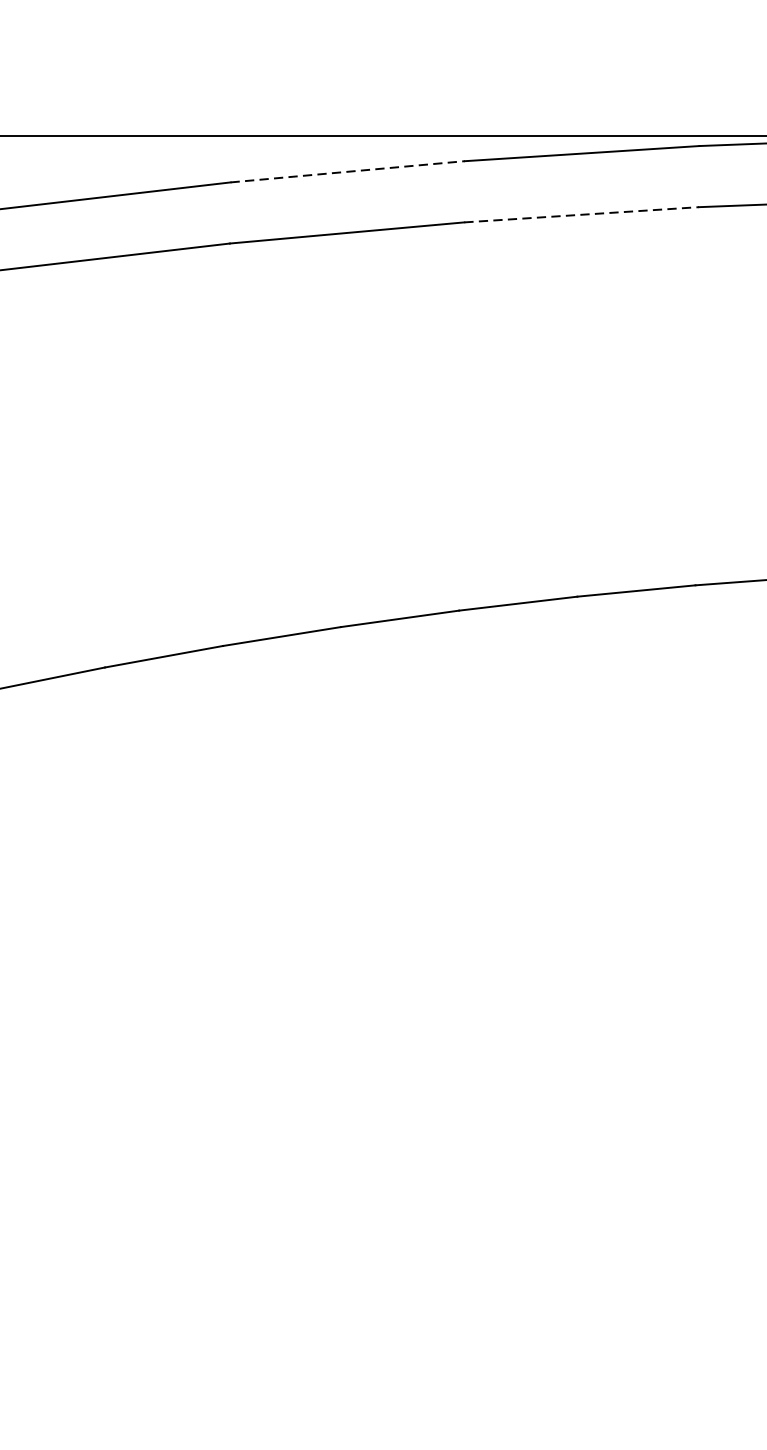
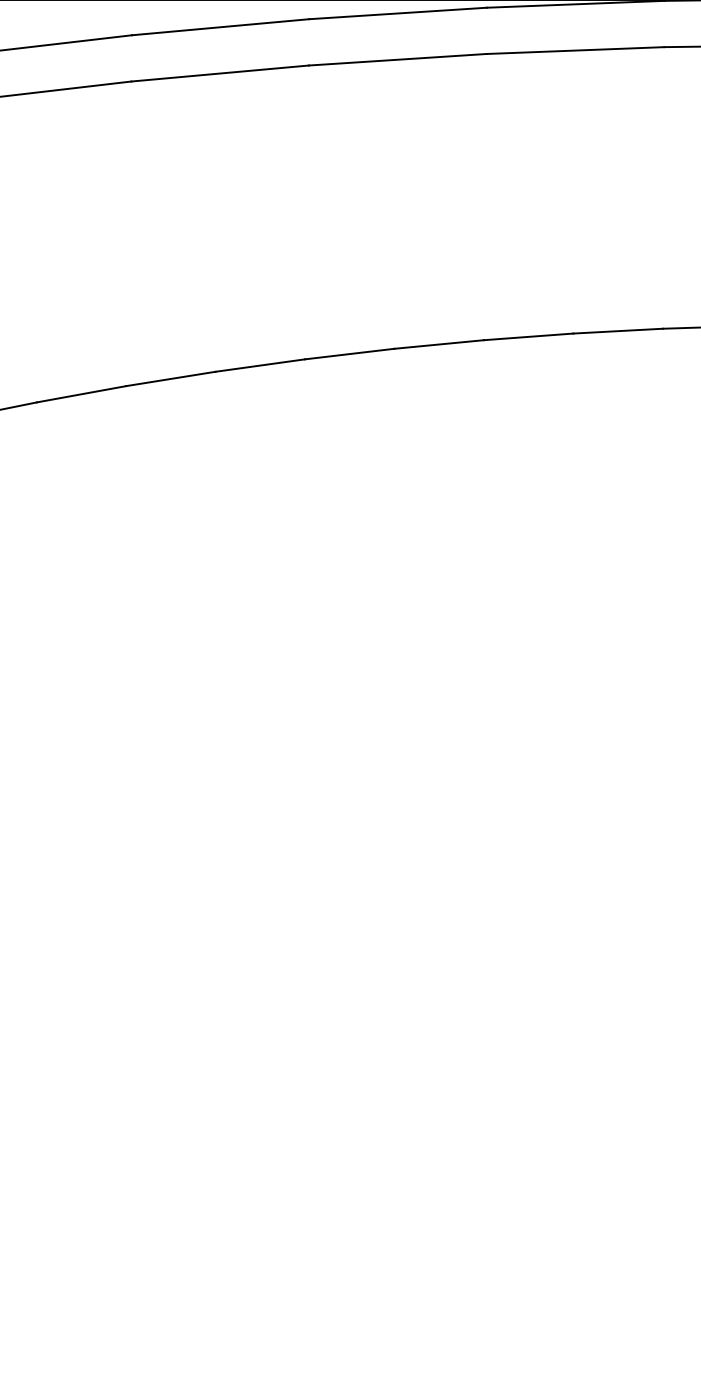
line: (348, 172) -> (221, 27), dashed -> solid
line: (581, 214) -> (397, 59), dashed -> solid

